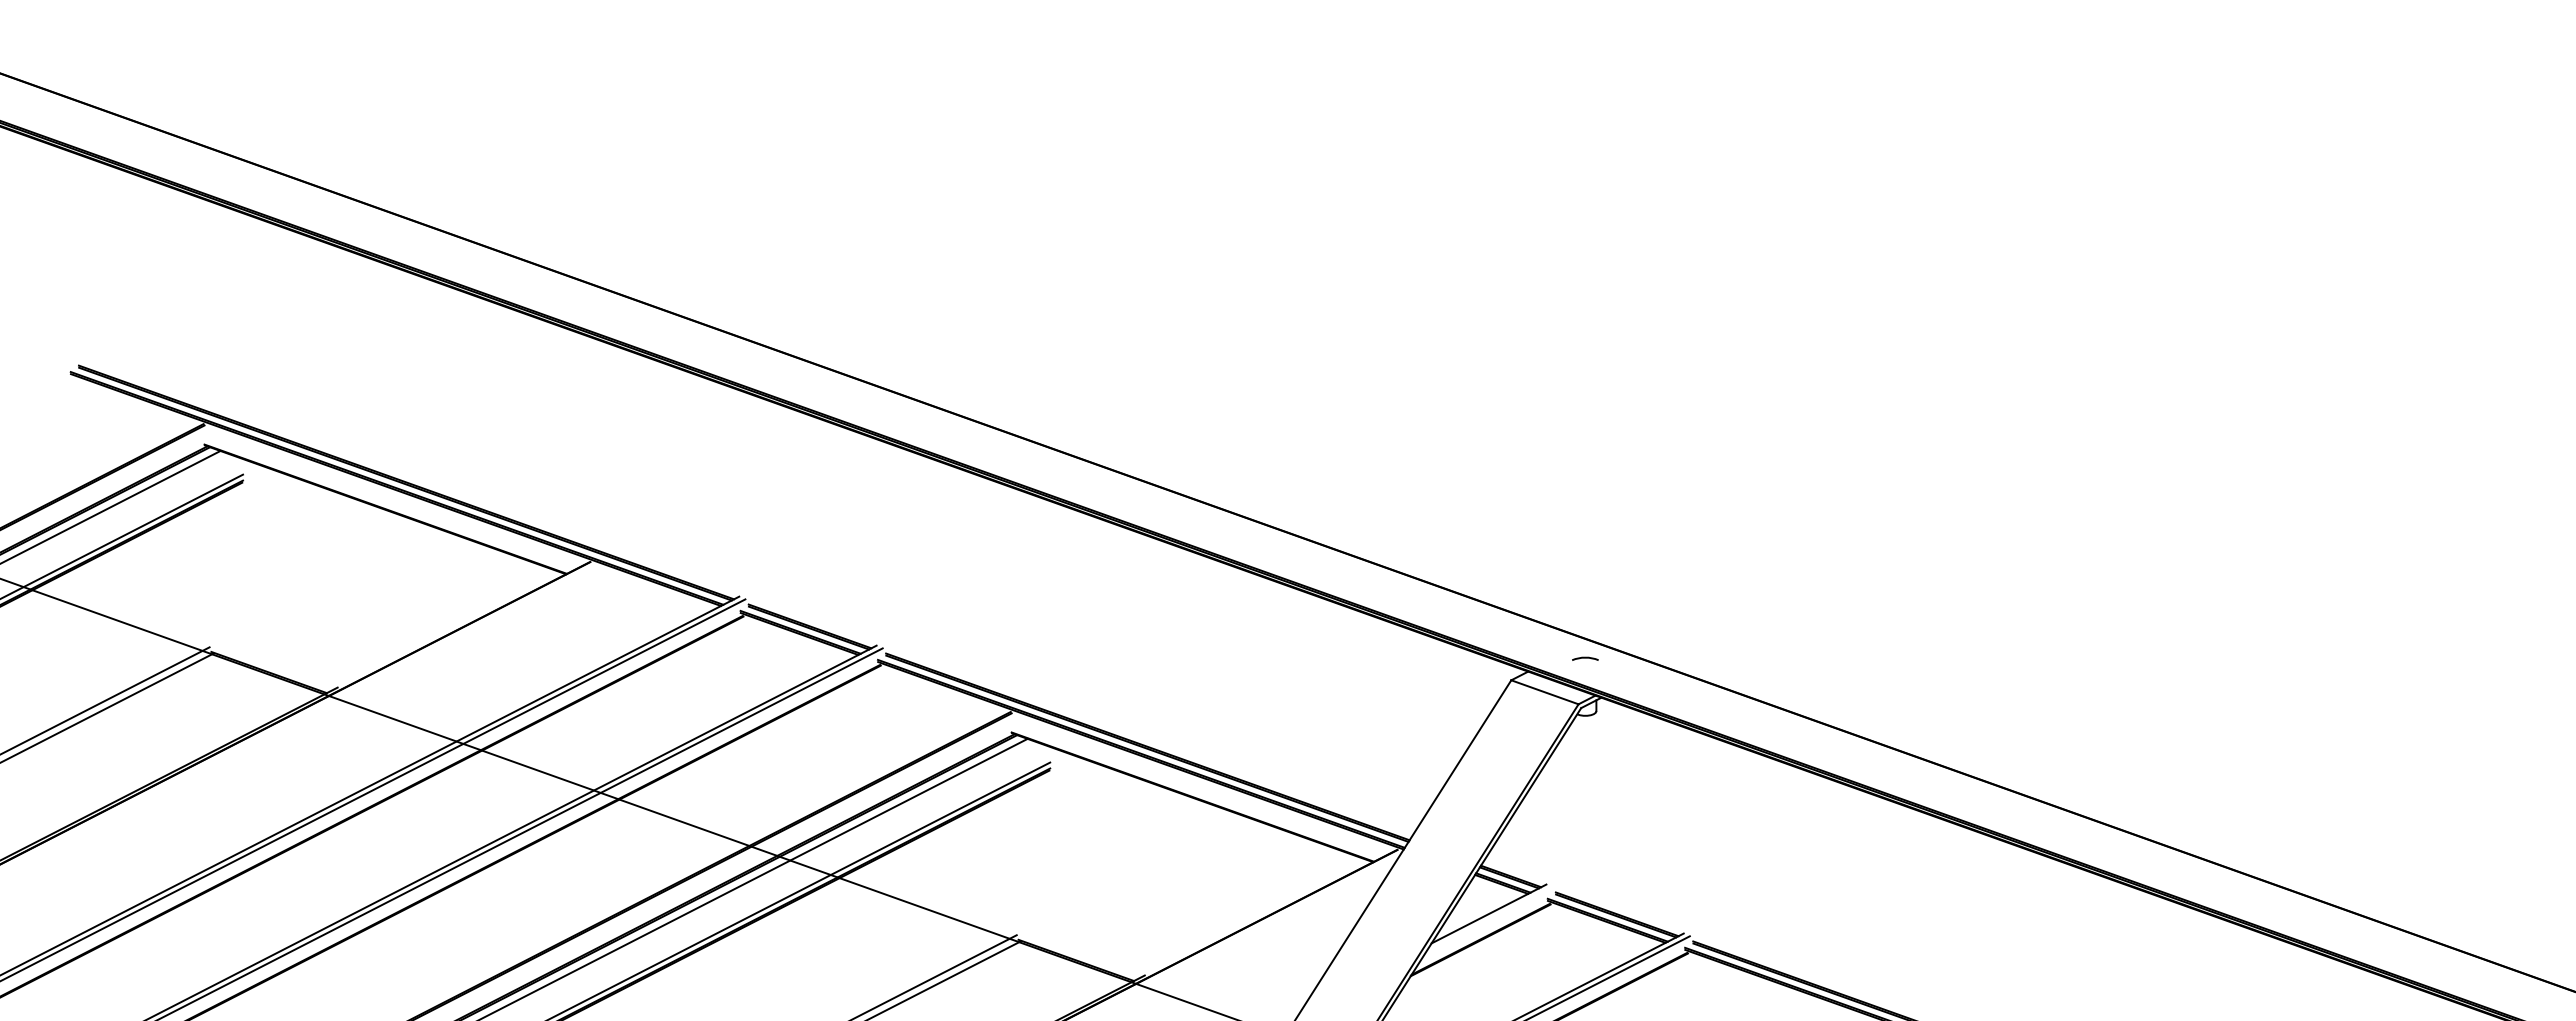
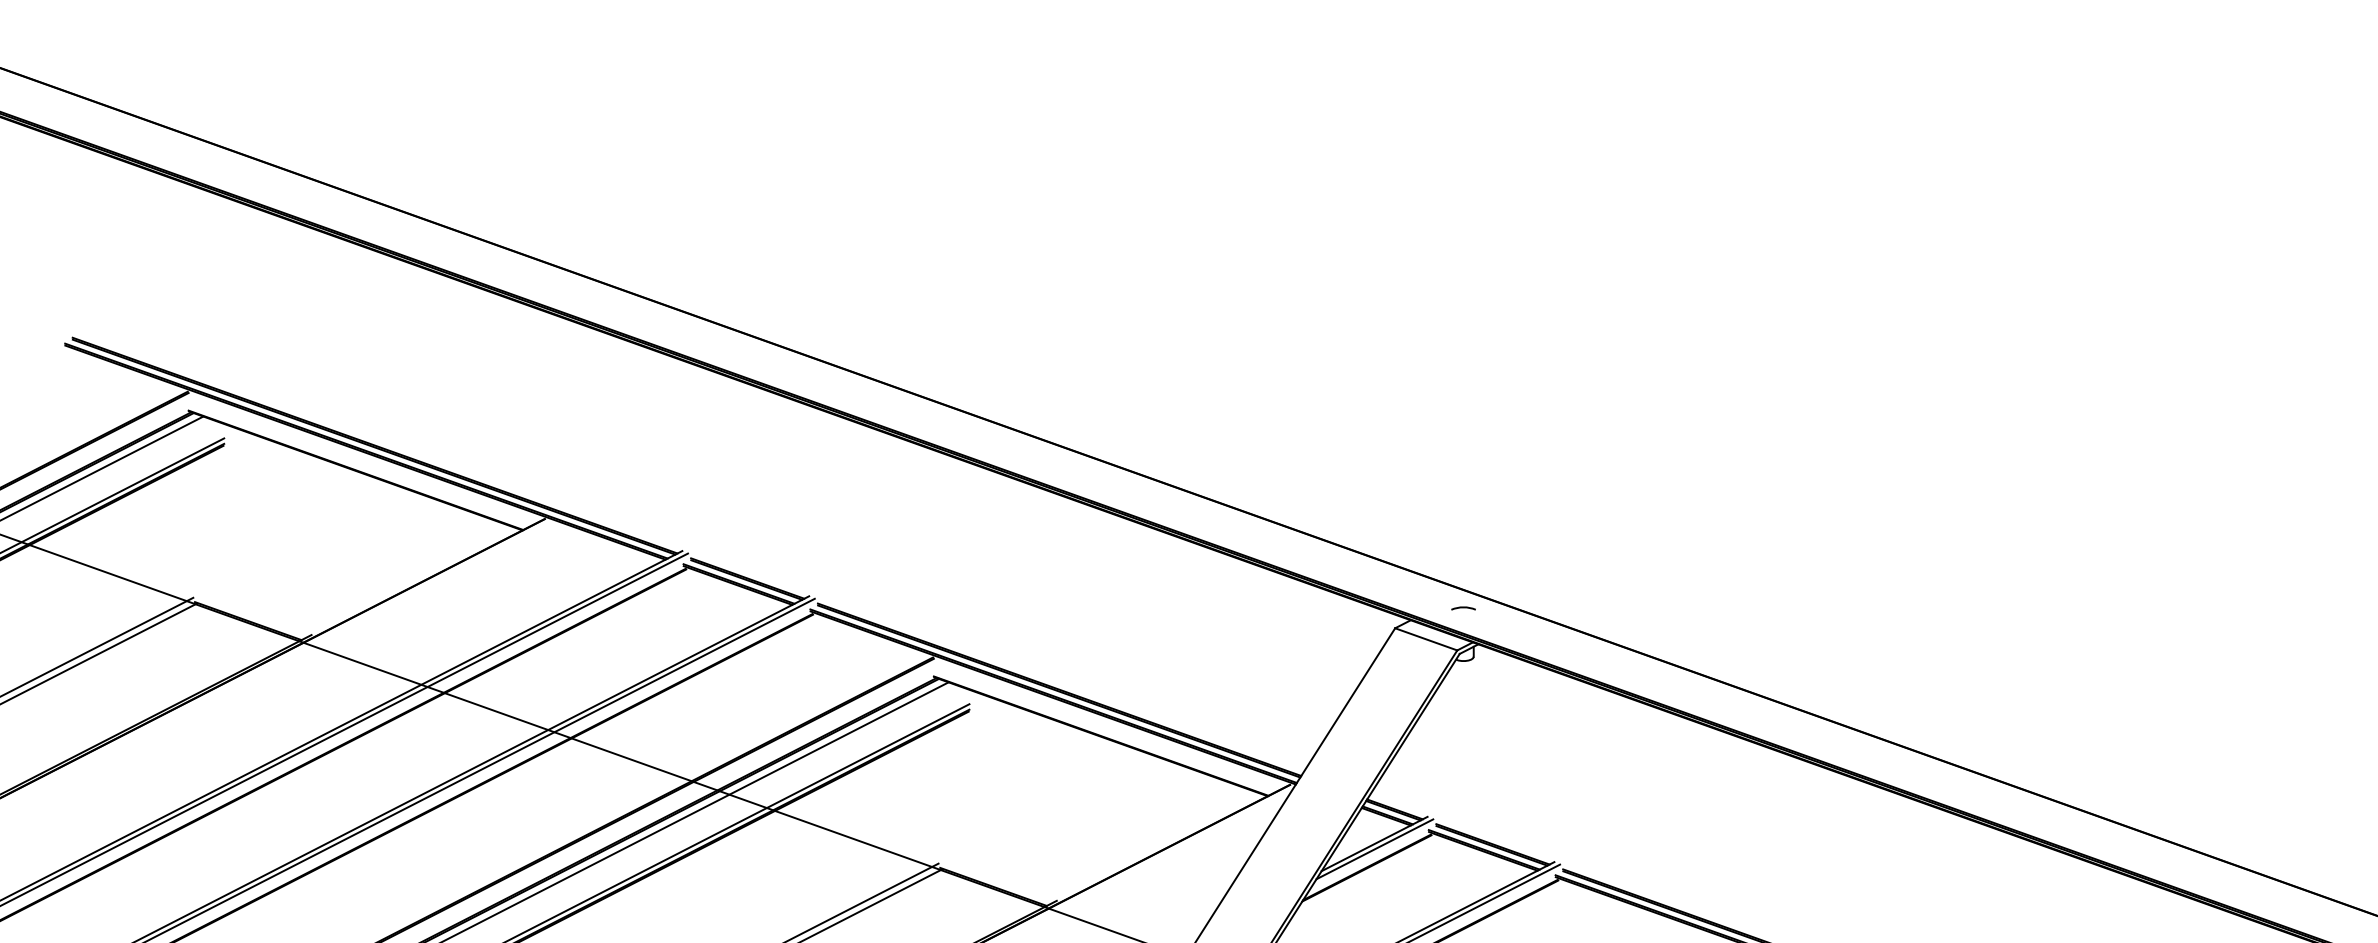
line: (1489, 919) -> (1375, 849), added

